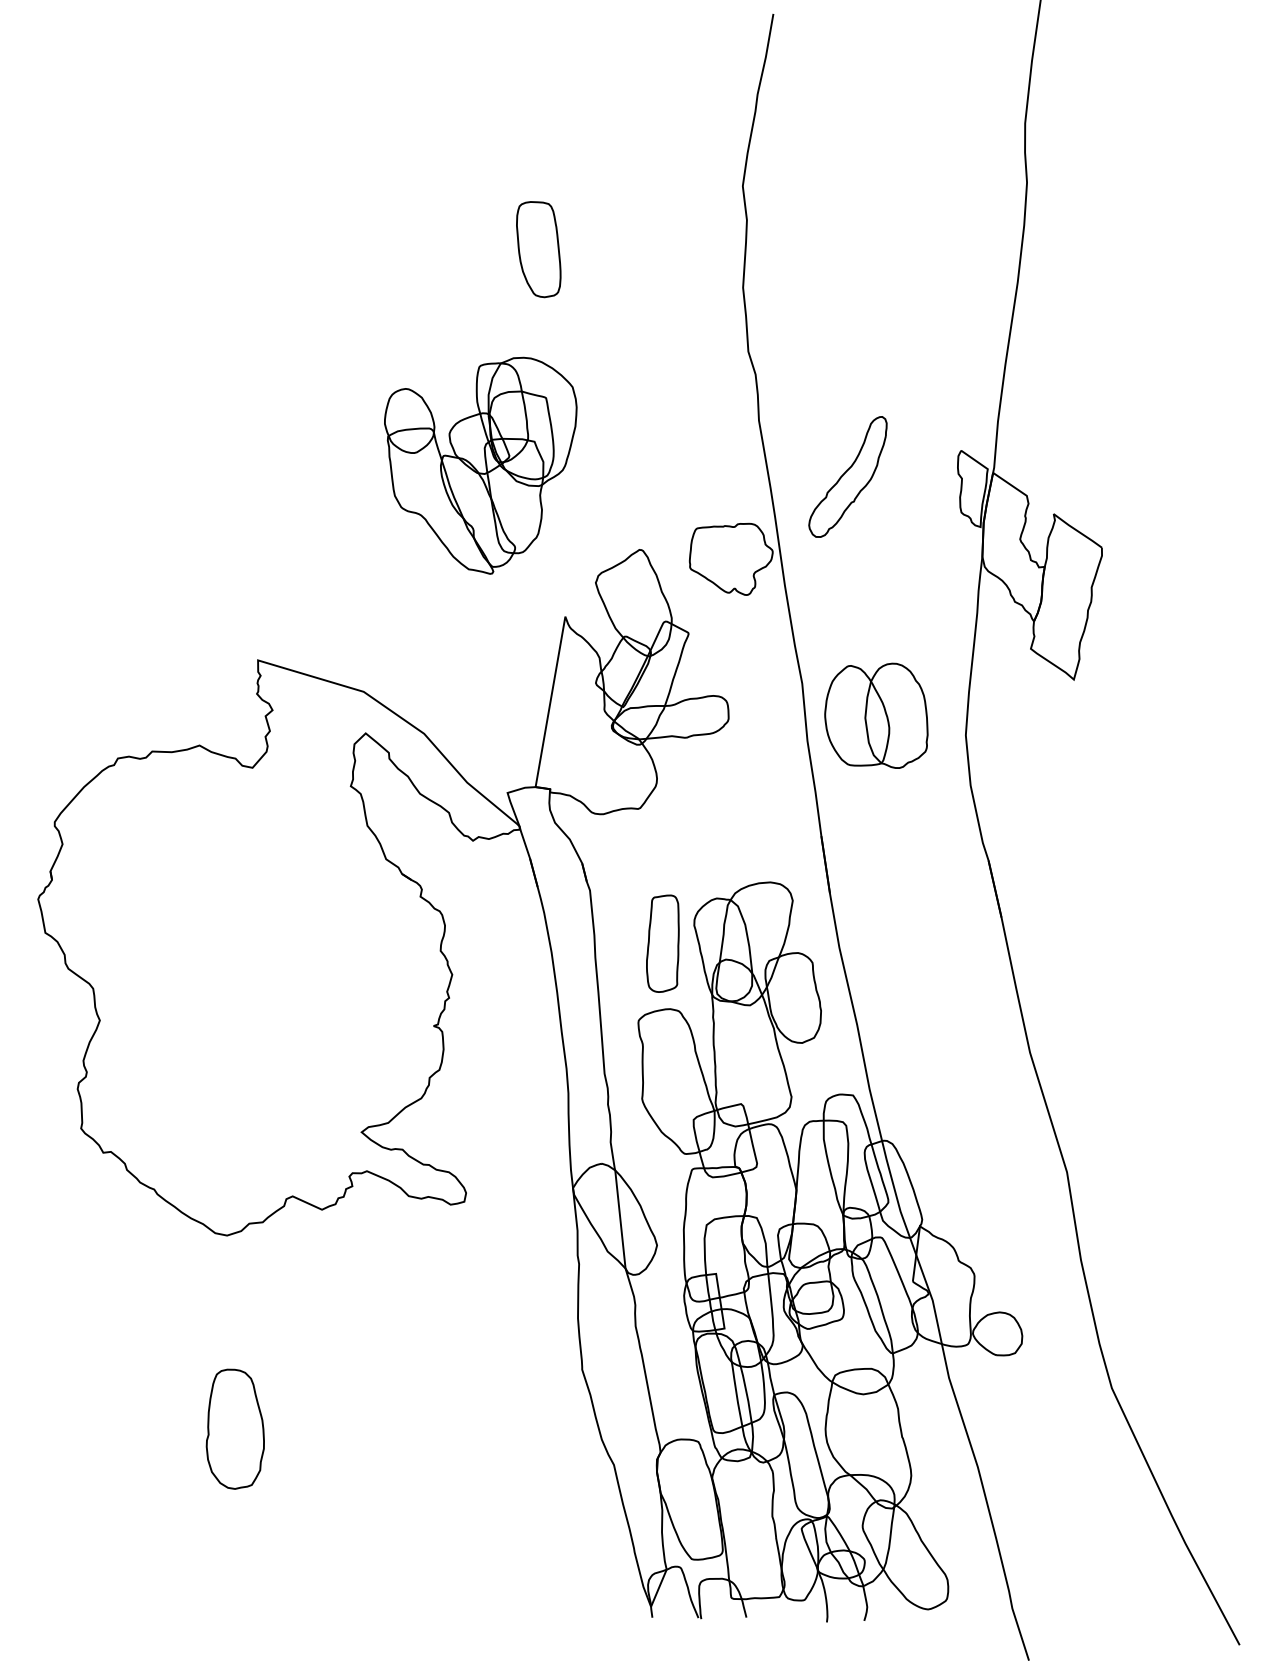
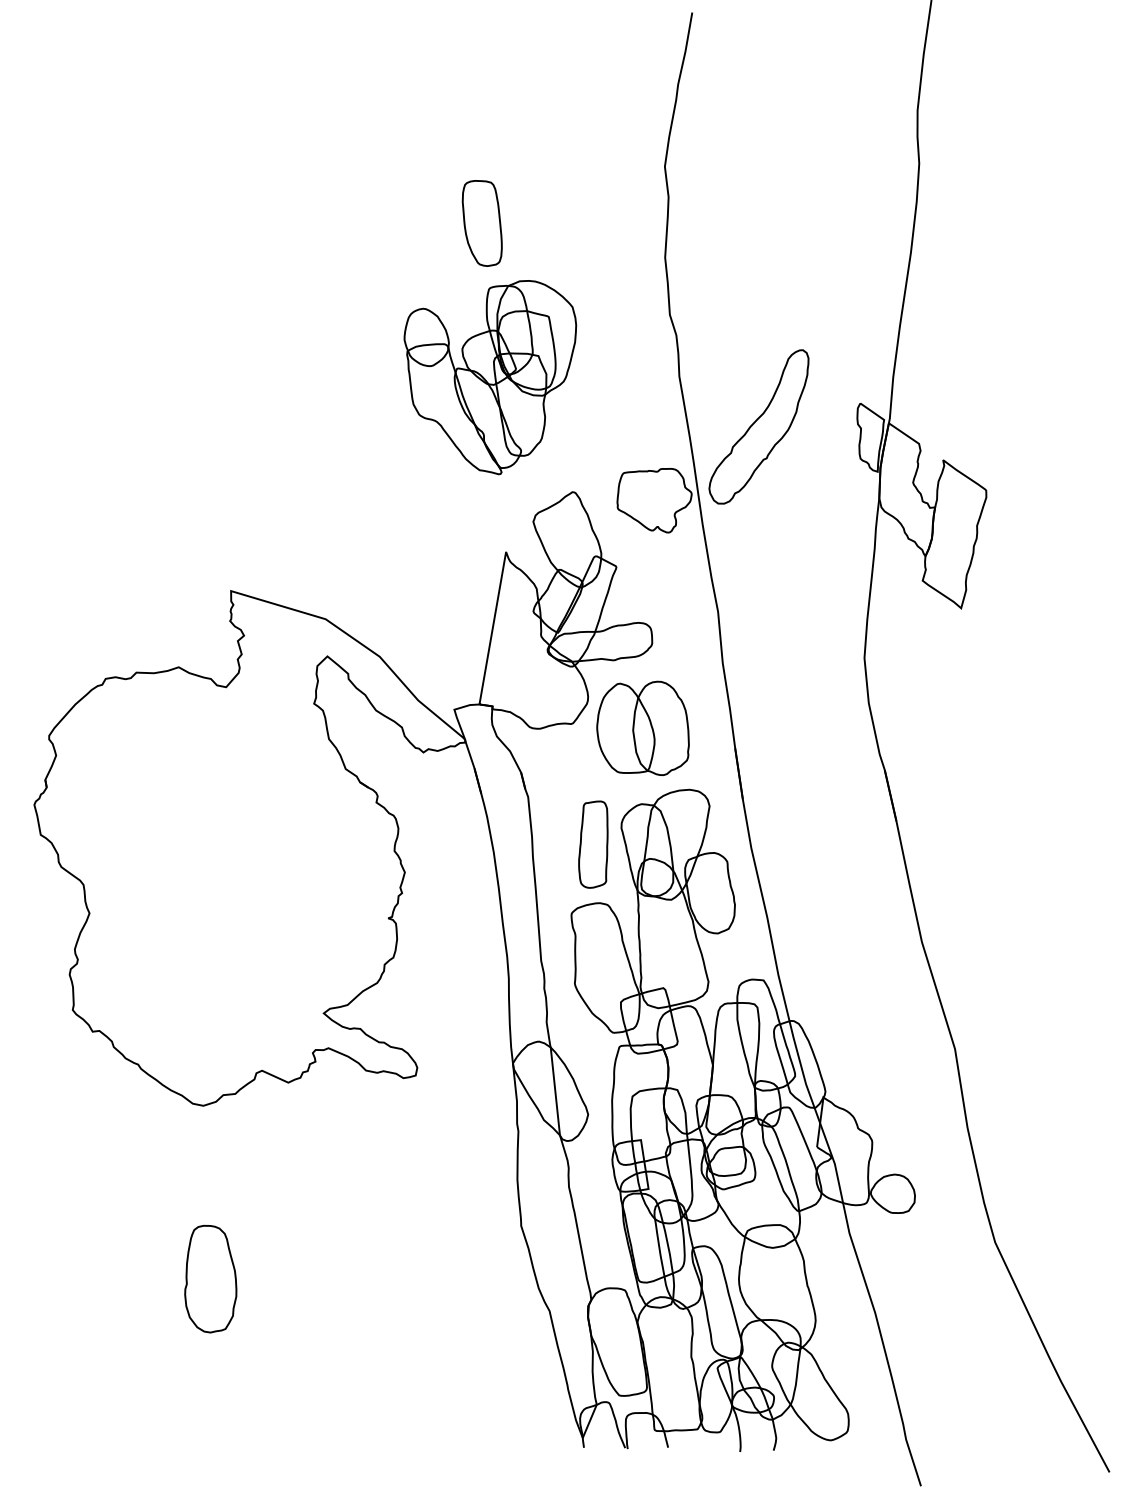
part: (480, 465) -> (490, 377), moved
part: (847, 476) -> (758, 426), size x1.43
part: (876, 715) -> (643, 728), moved

